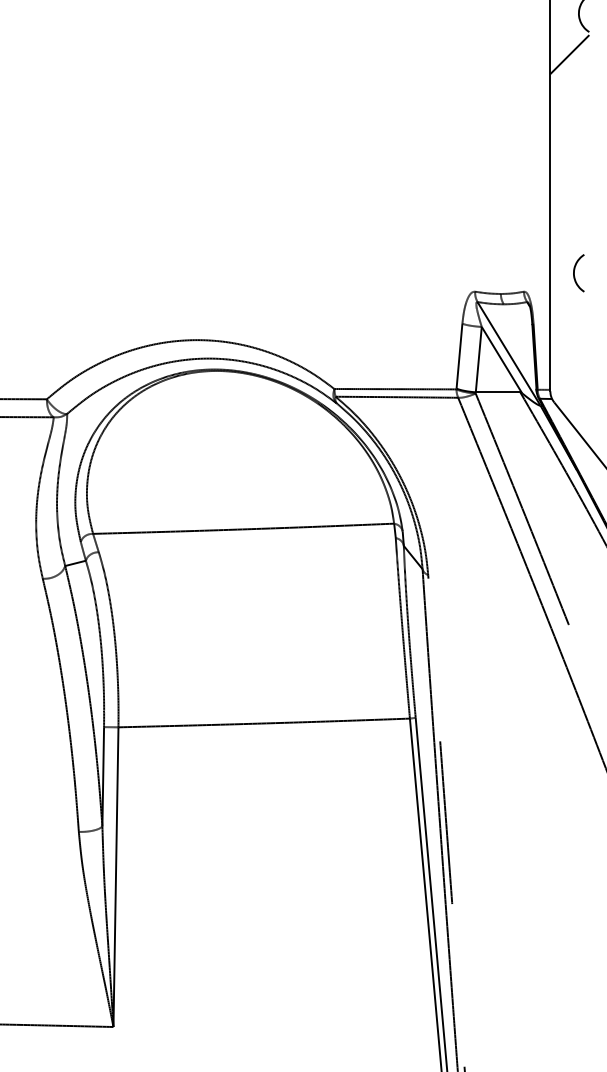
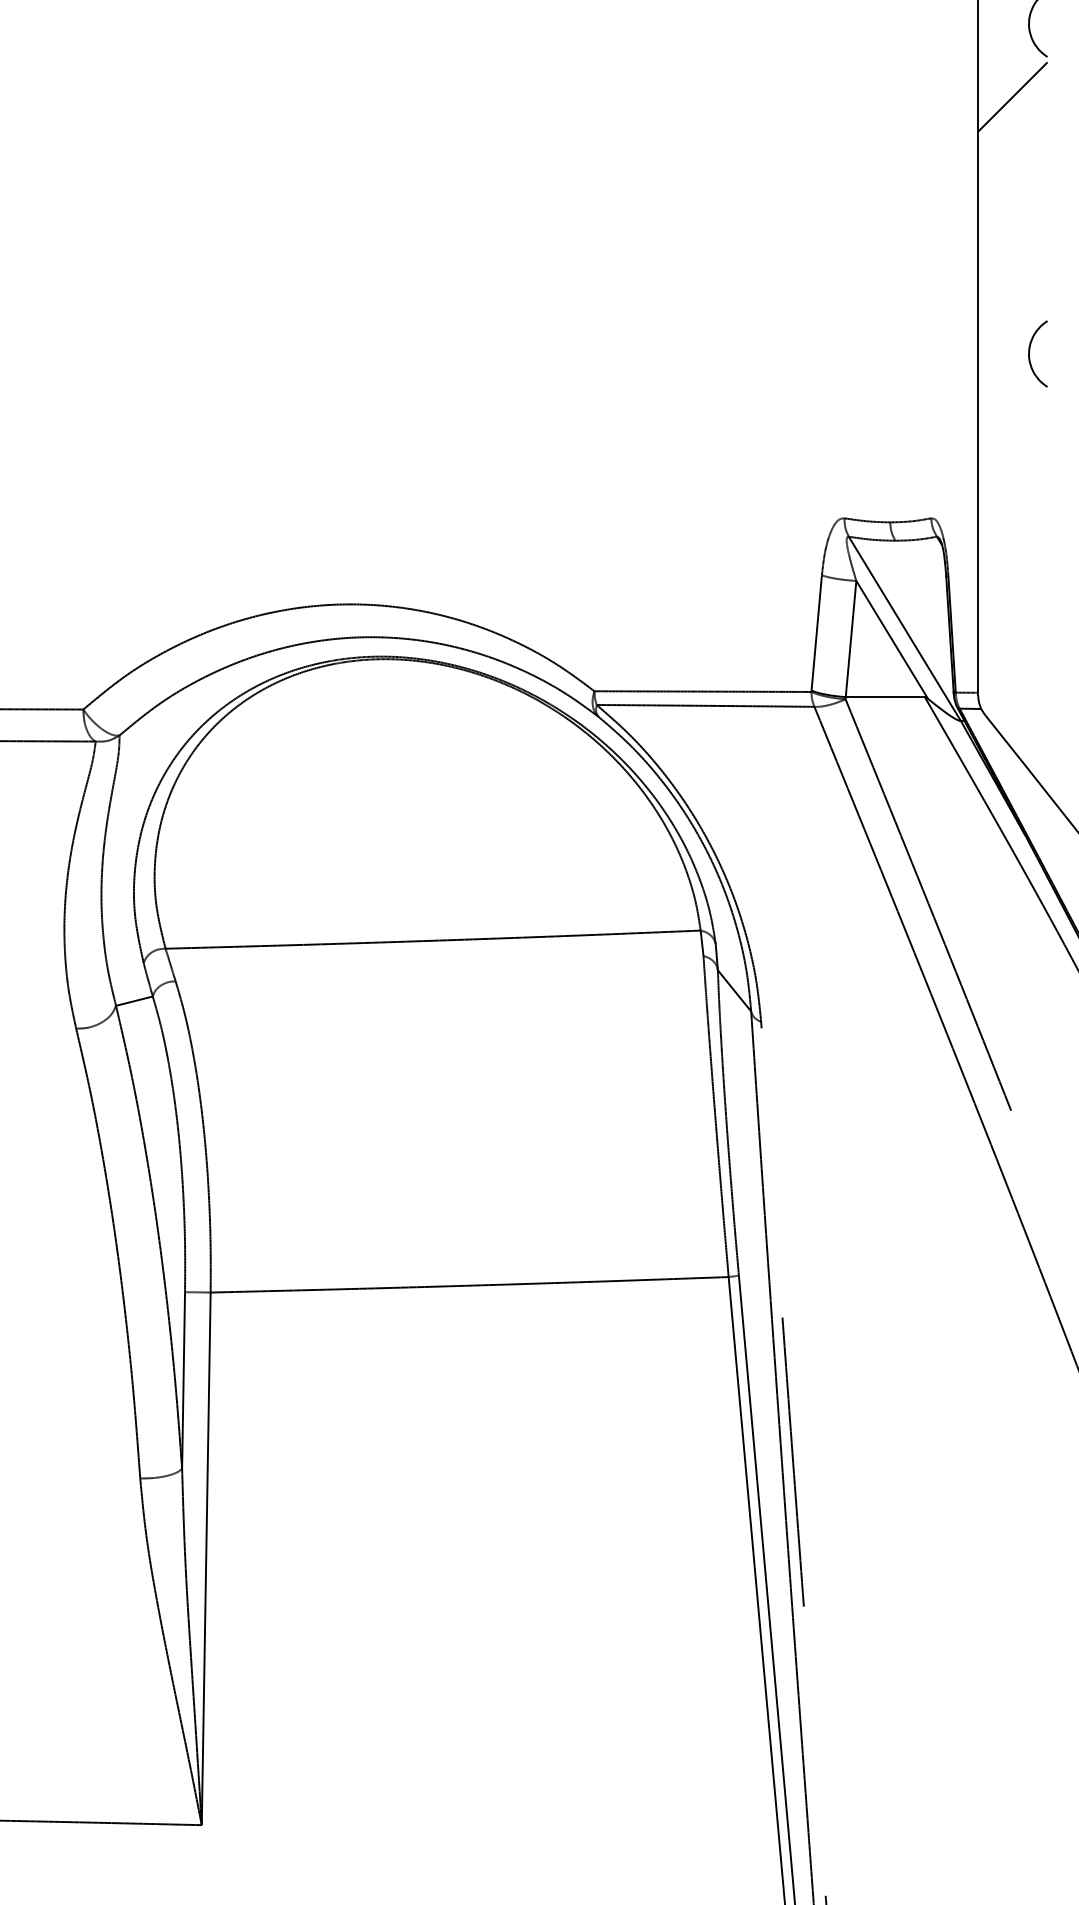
curve: (574, 273) -> (1030, 354), moved

